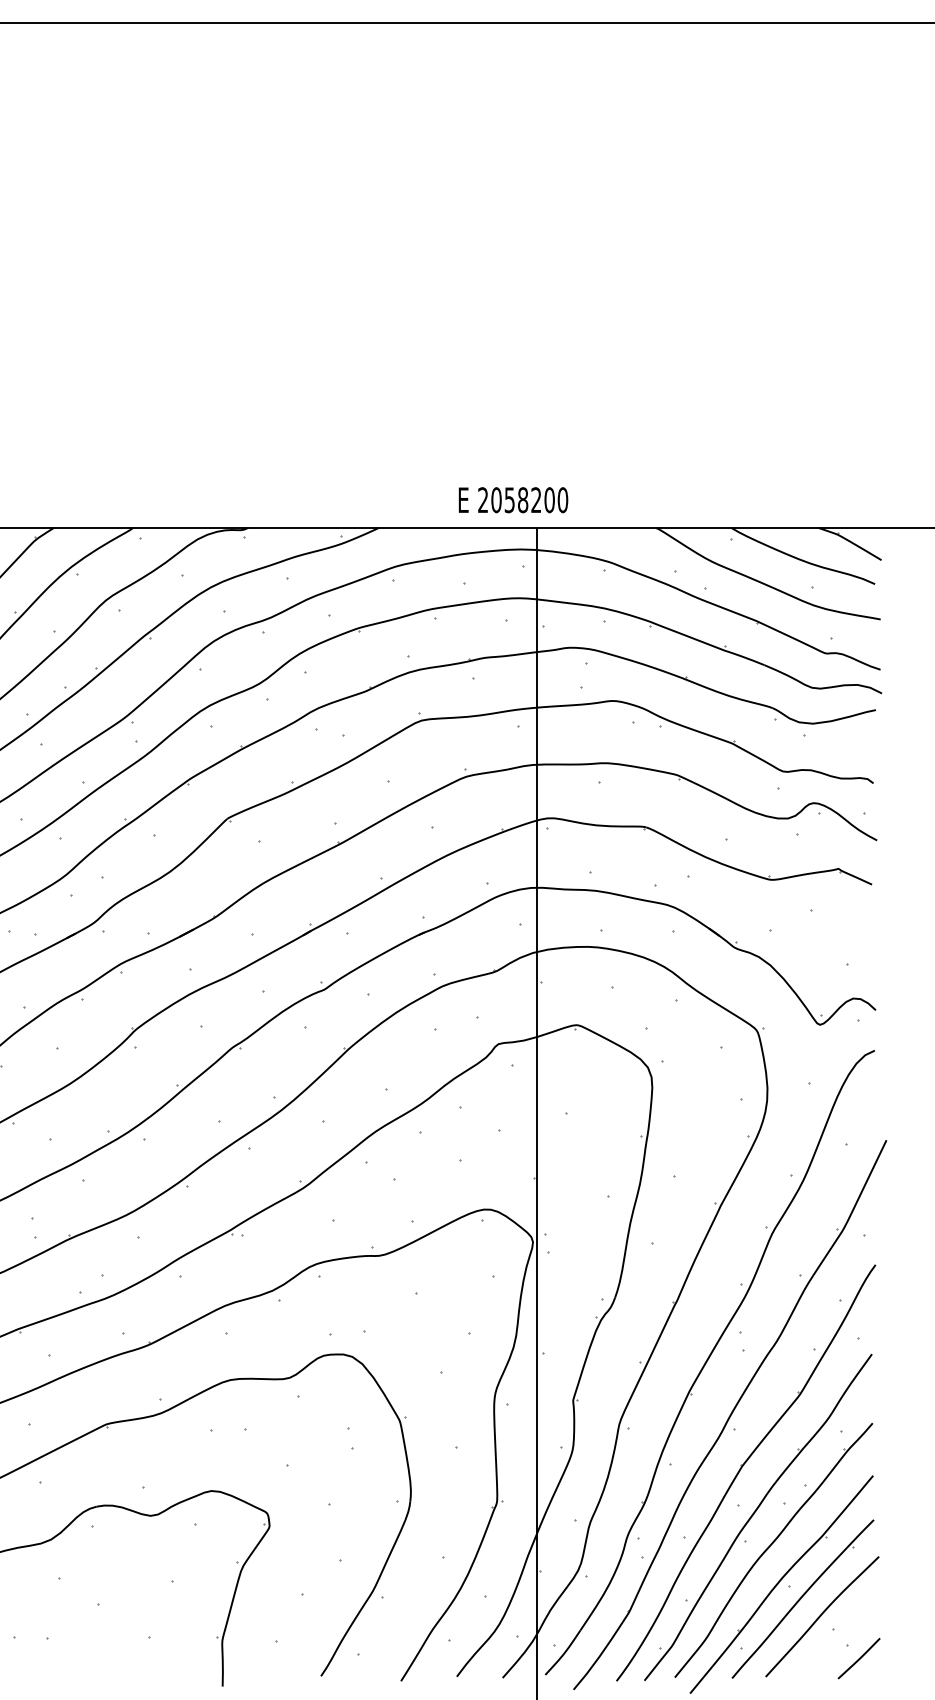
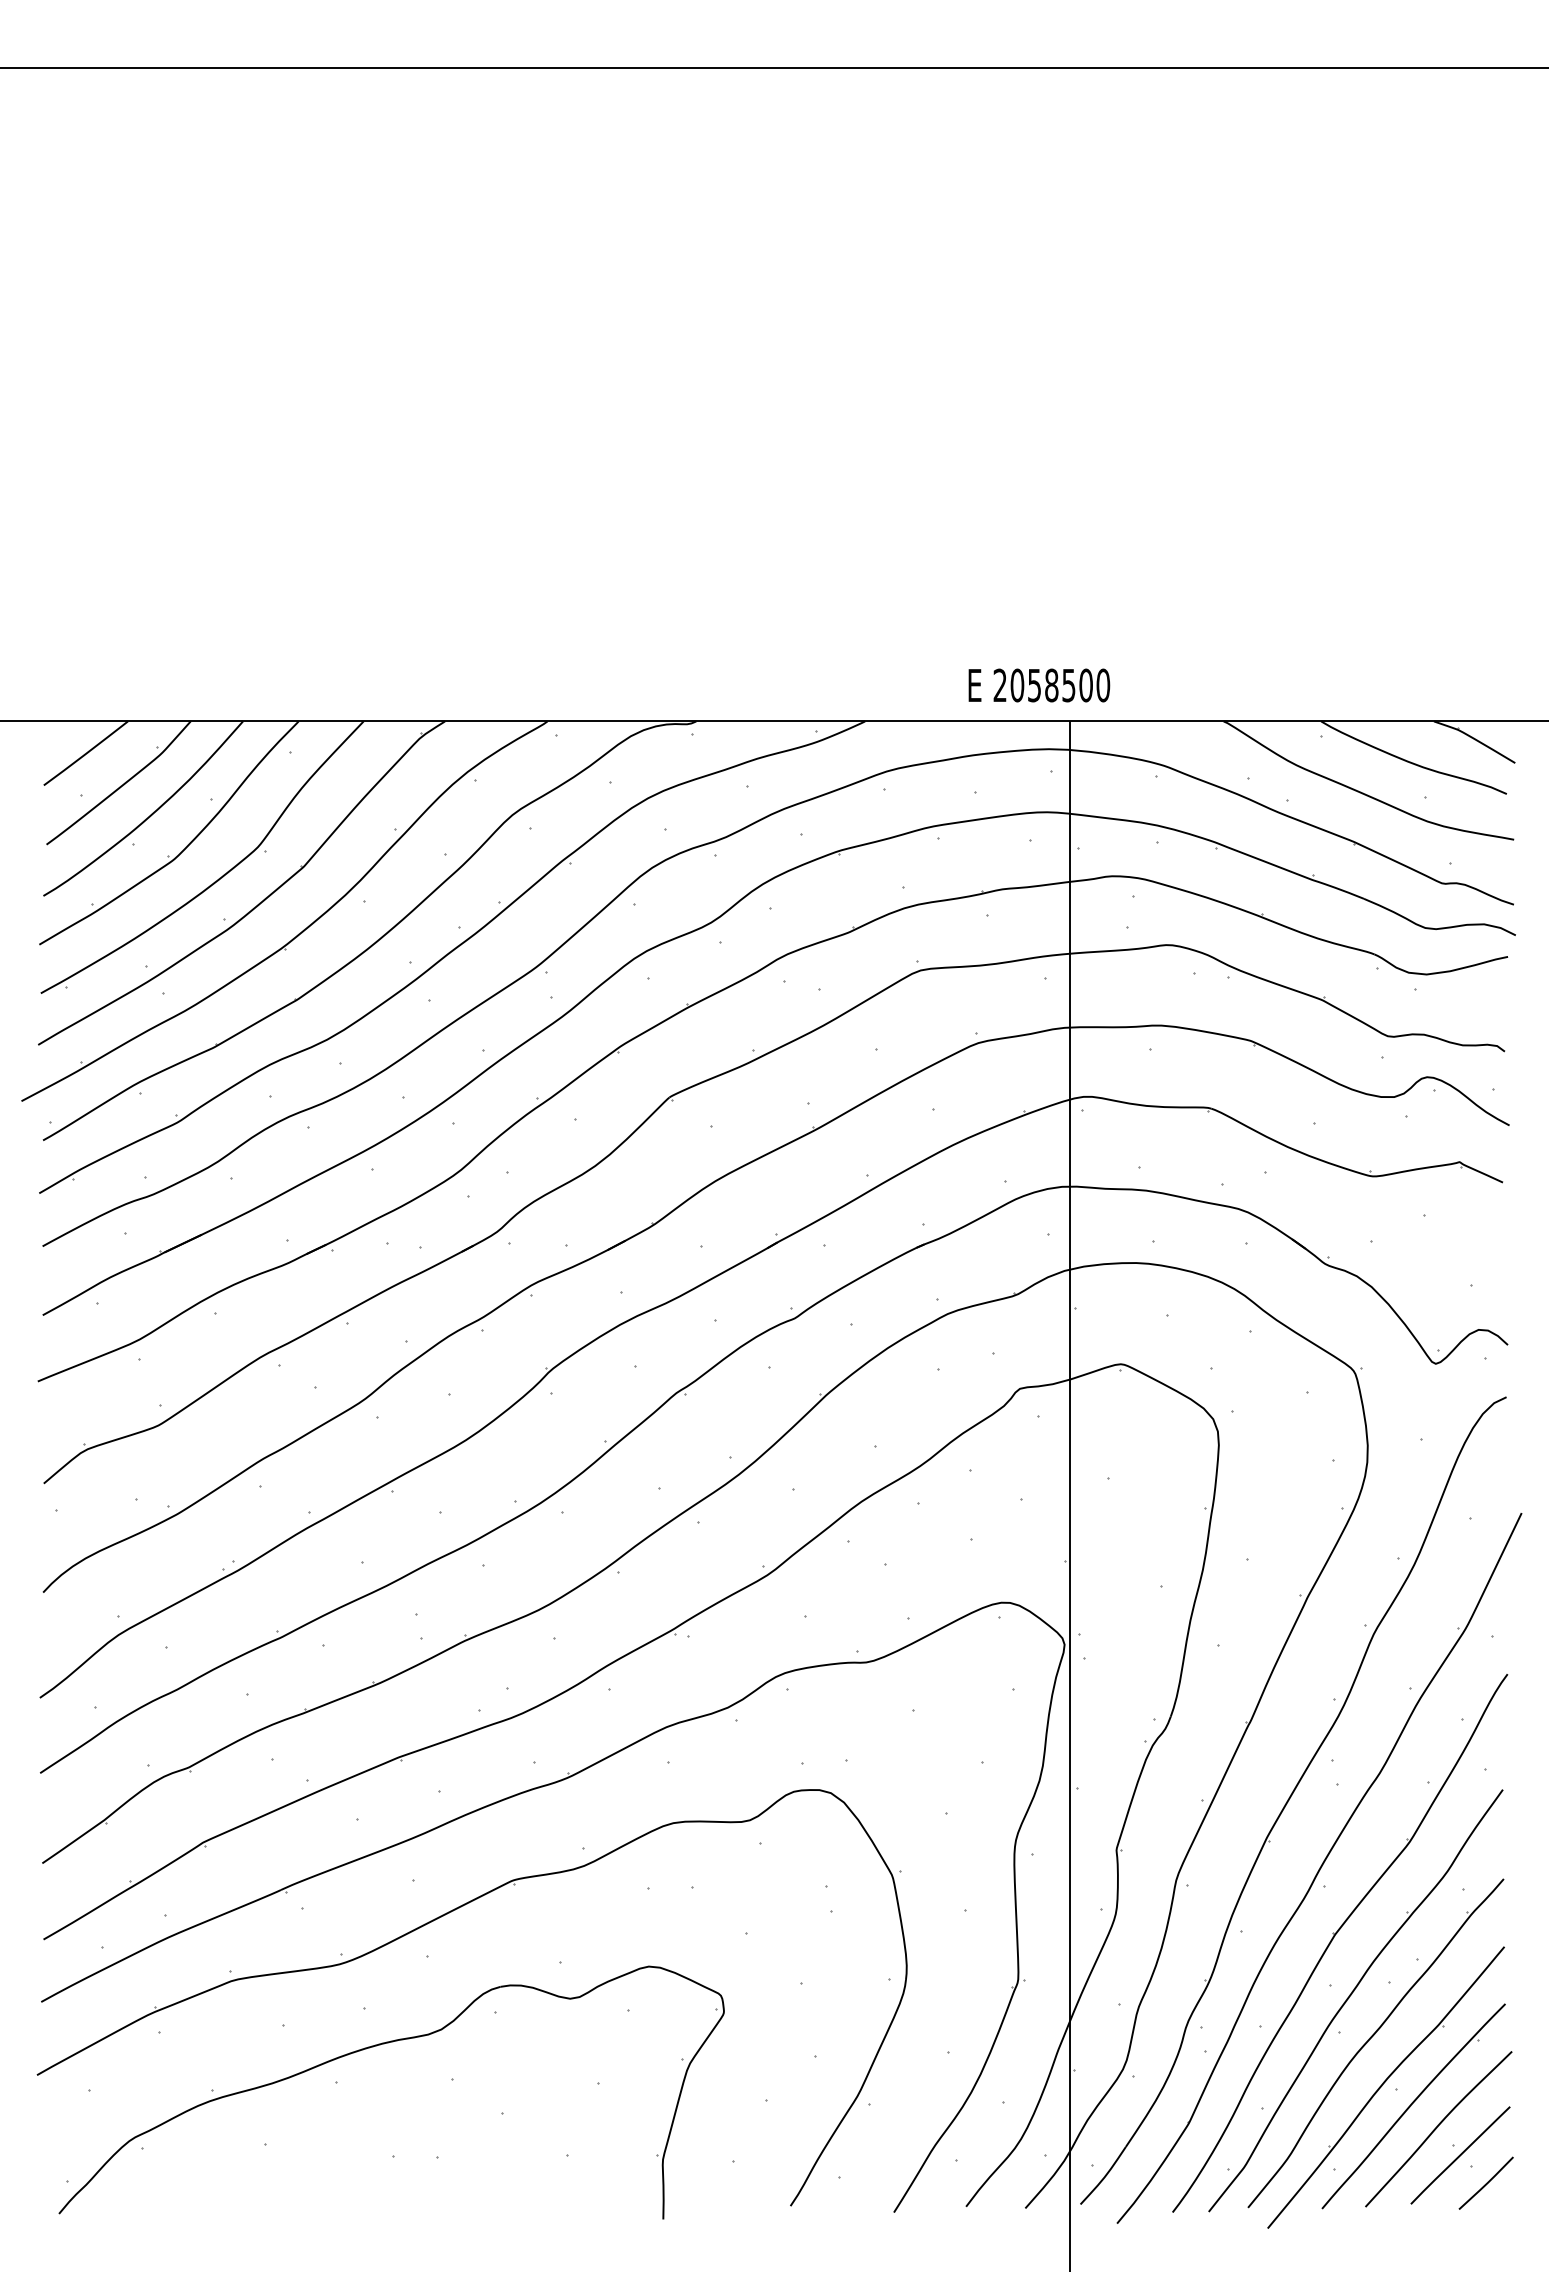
text: (536, 500) -> (1068, 685), 2058200 -> 2058500
line: (839, 1637) -> (1460, 2155), added

